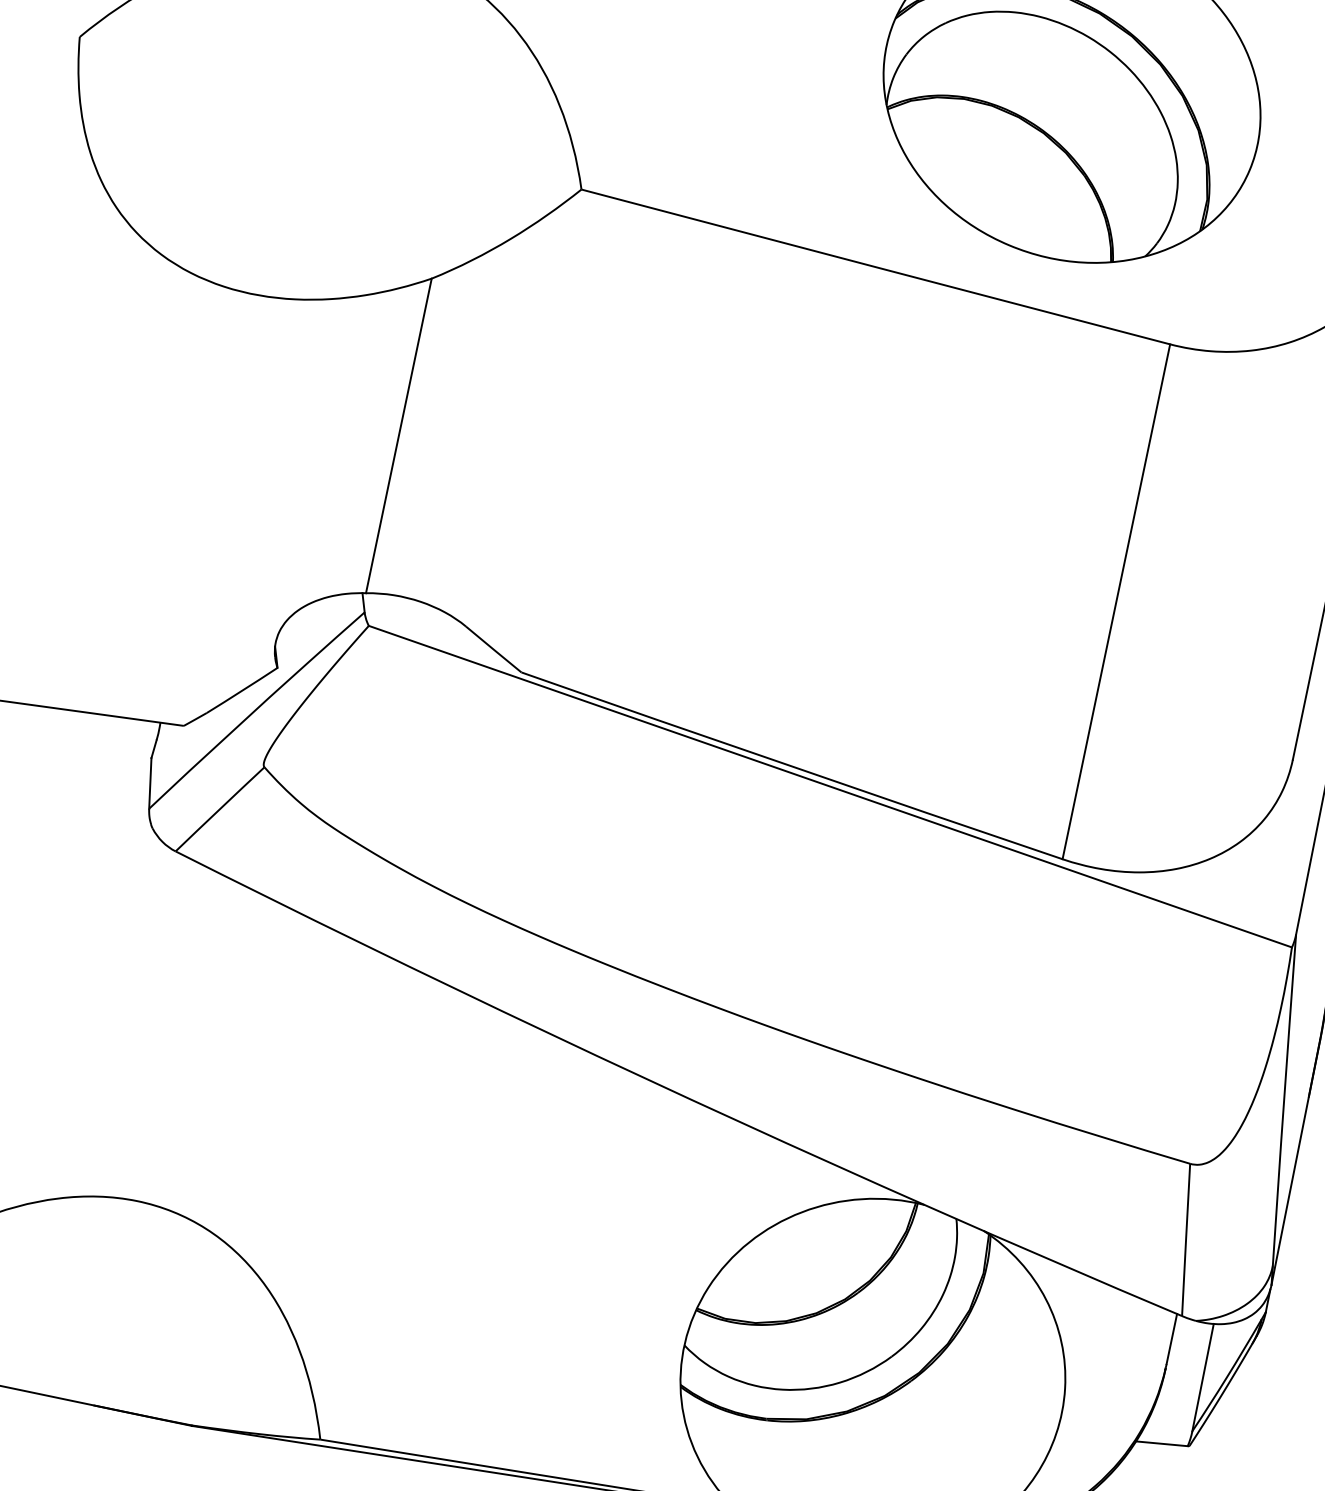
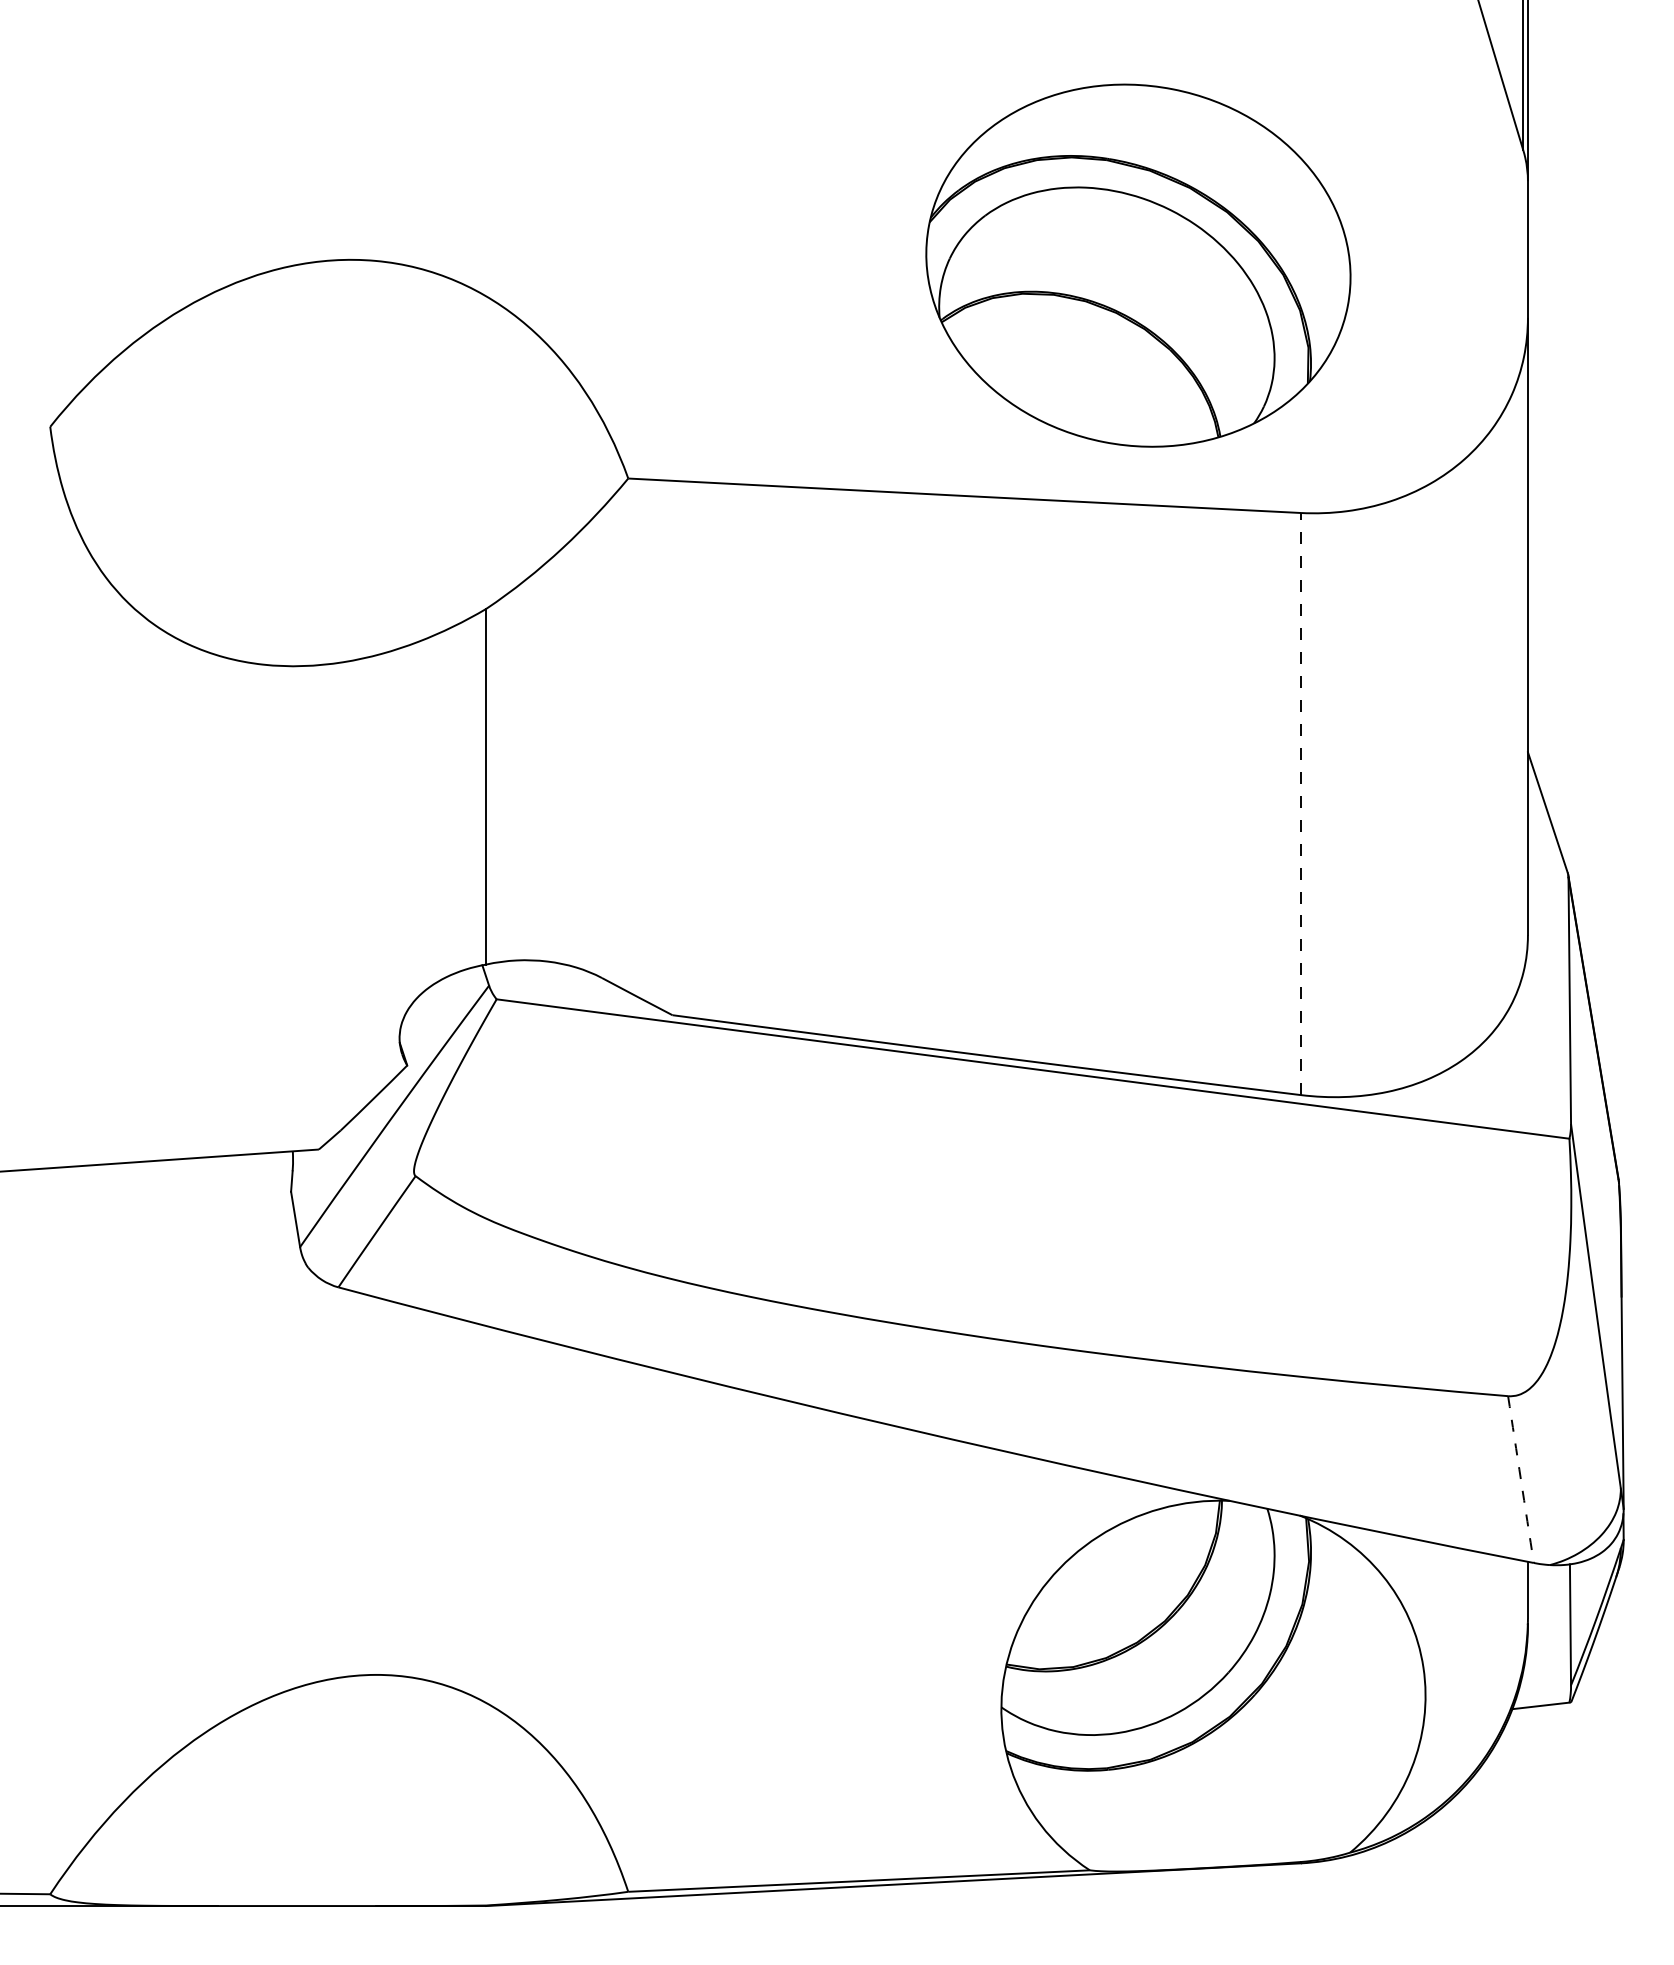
line: (1116, 601) -> (1301, 803), solid -> dashed
arc: (1185, 1239) -> (1520, 1479), solid -> dashed

